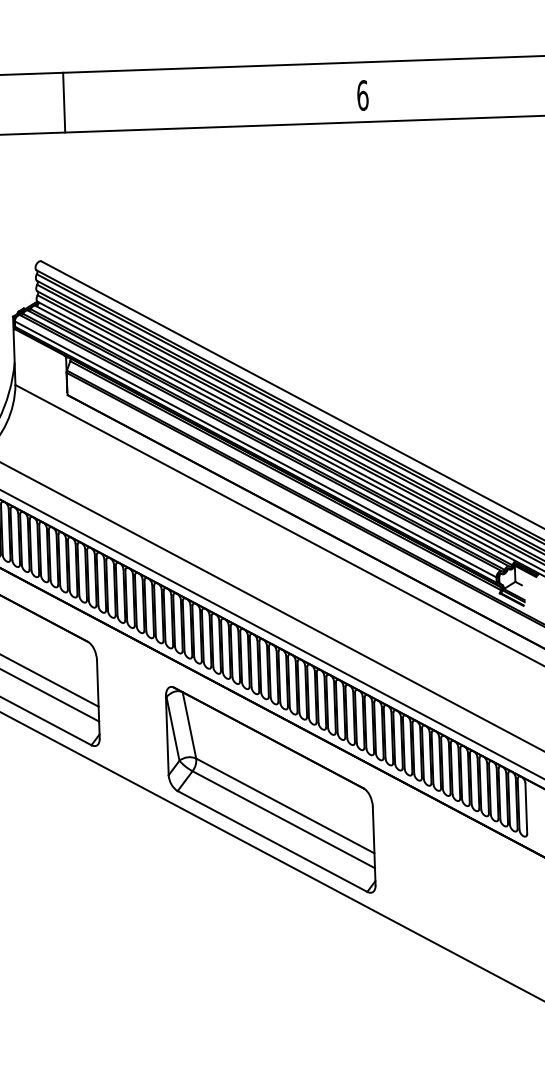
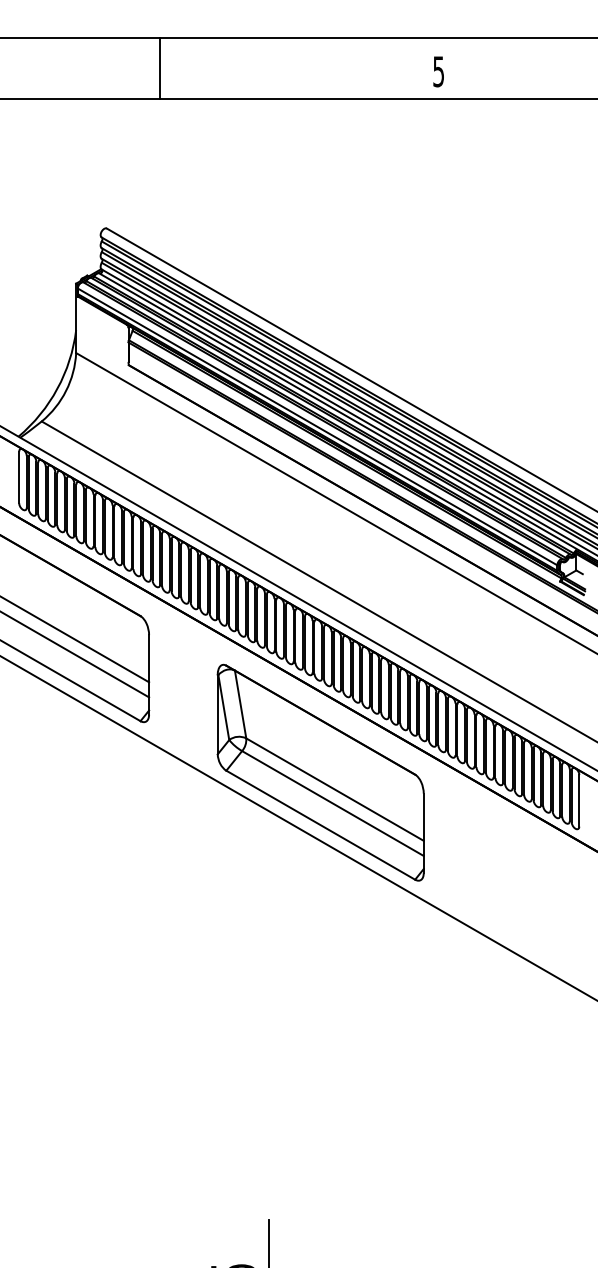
text: (362, 95) -> (438, 71), 6 -> 5
line: (64, 102) -> (159, 68), moved

